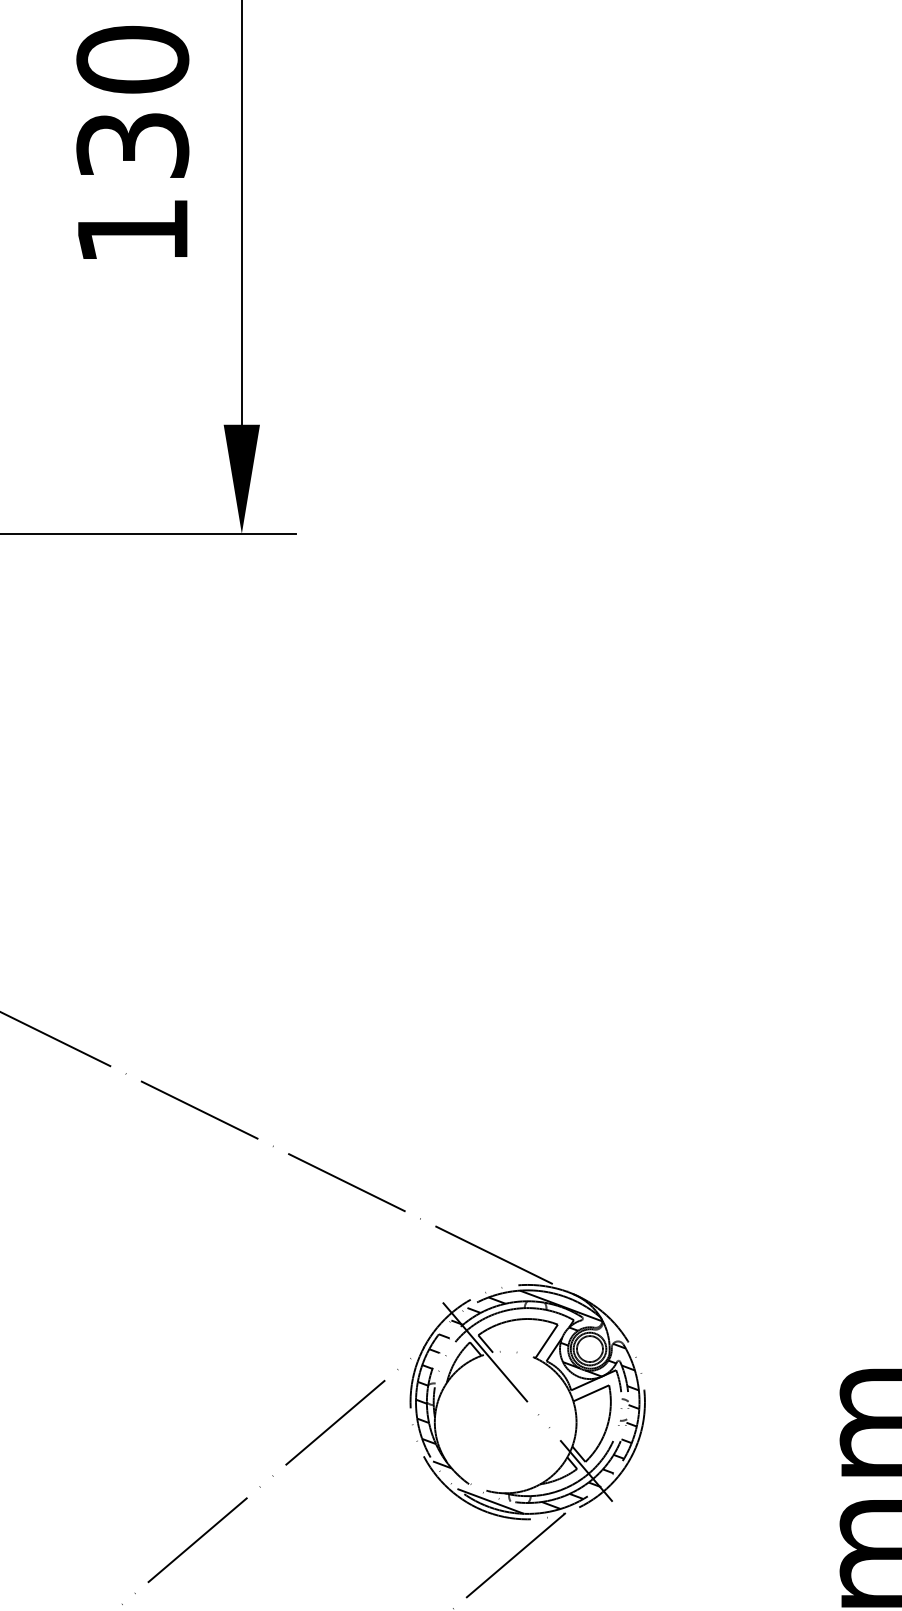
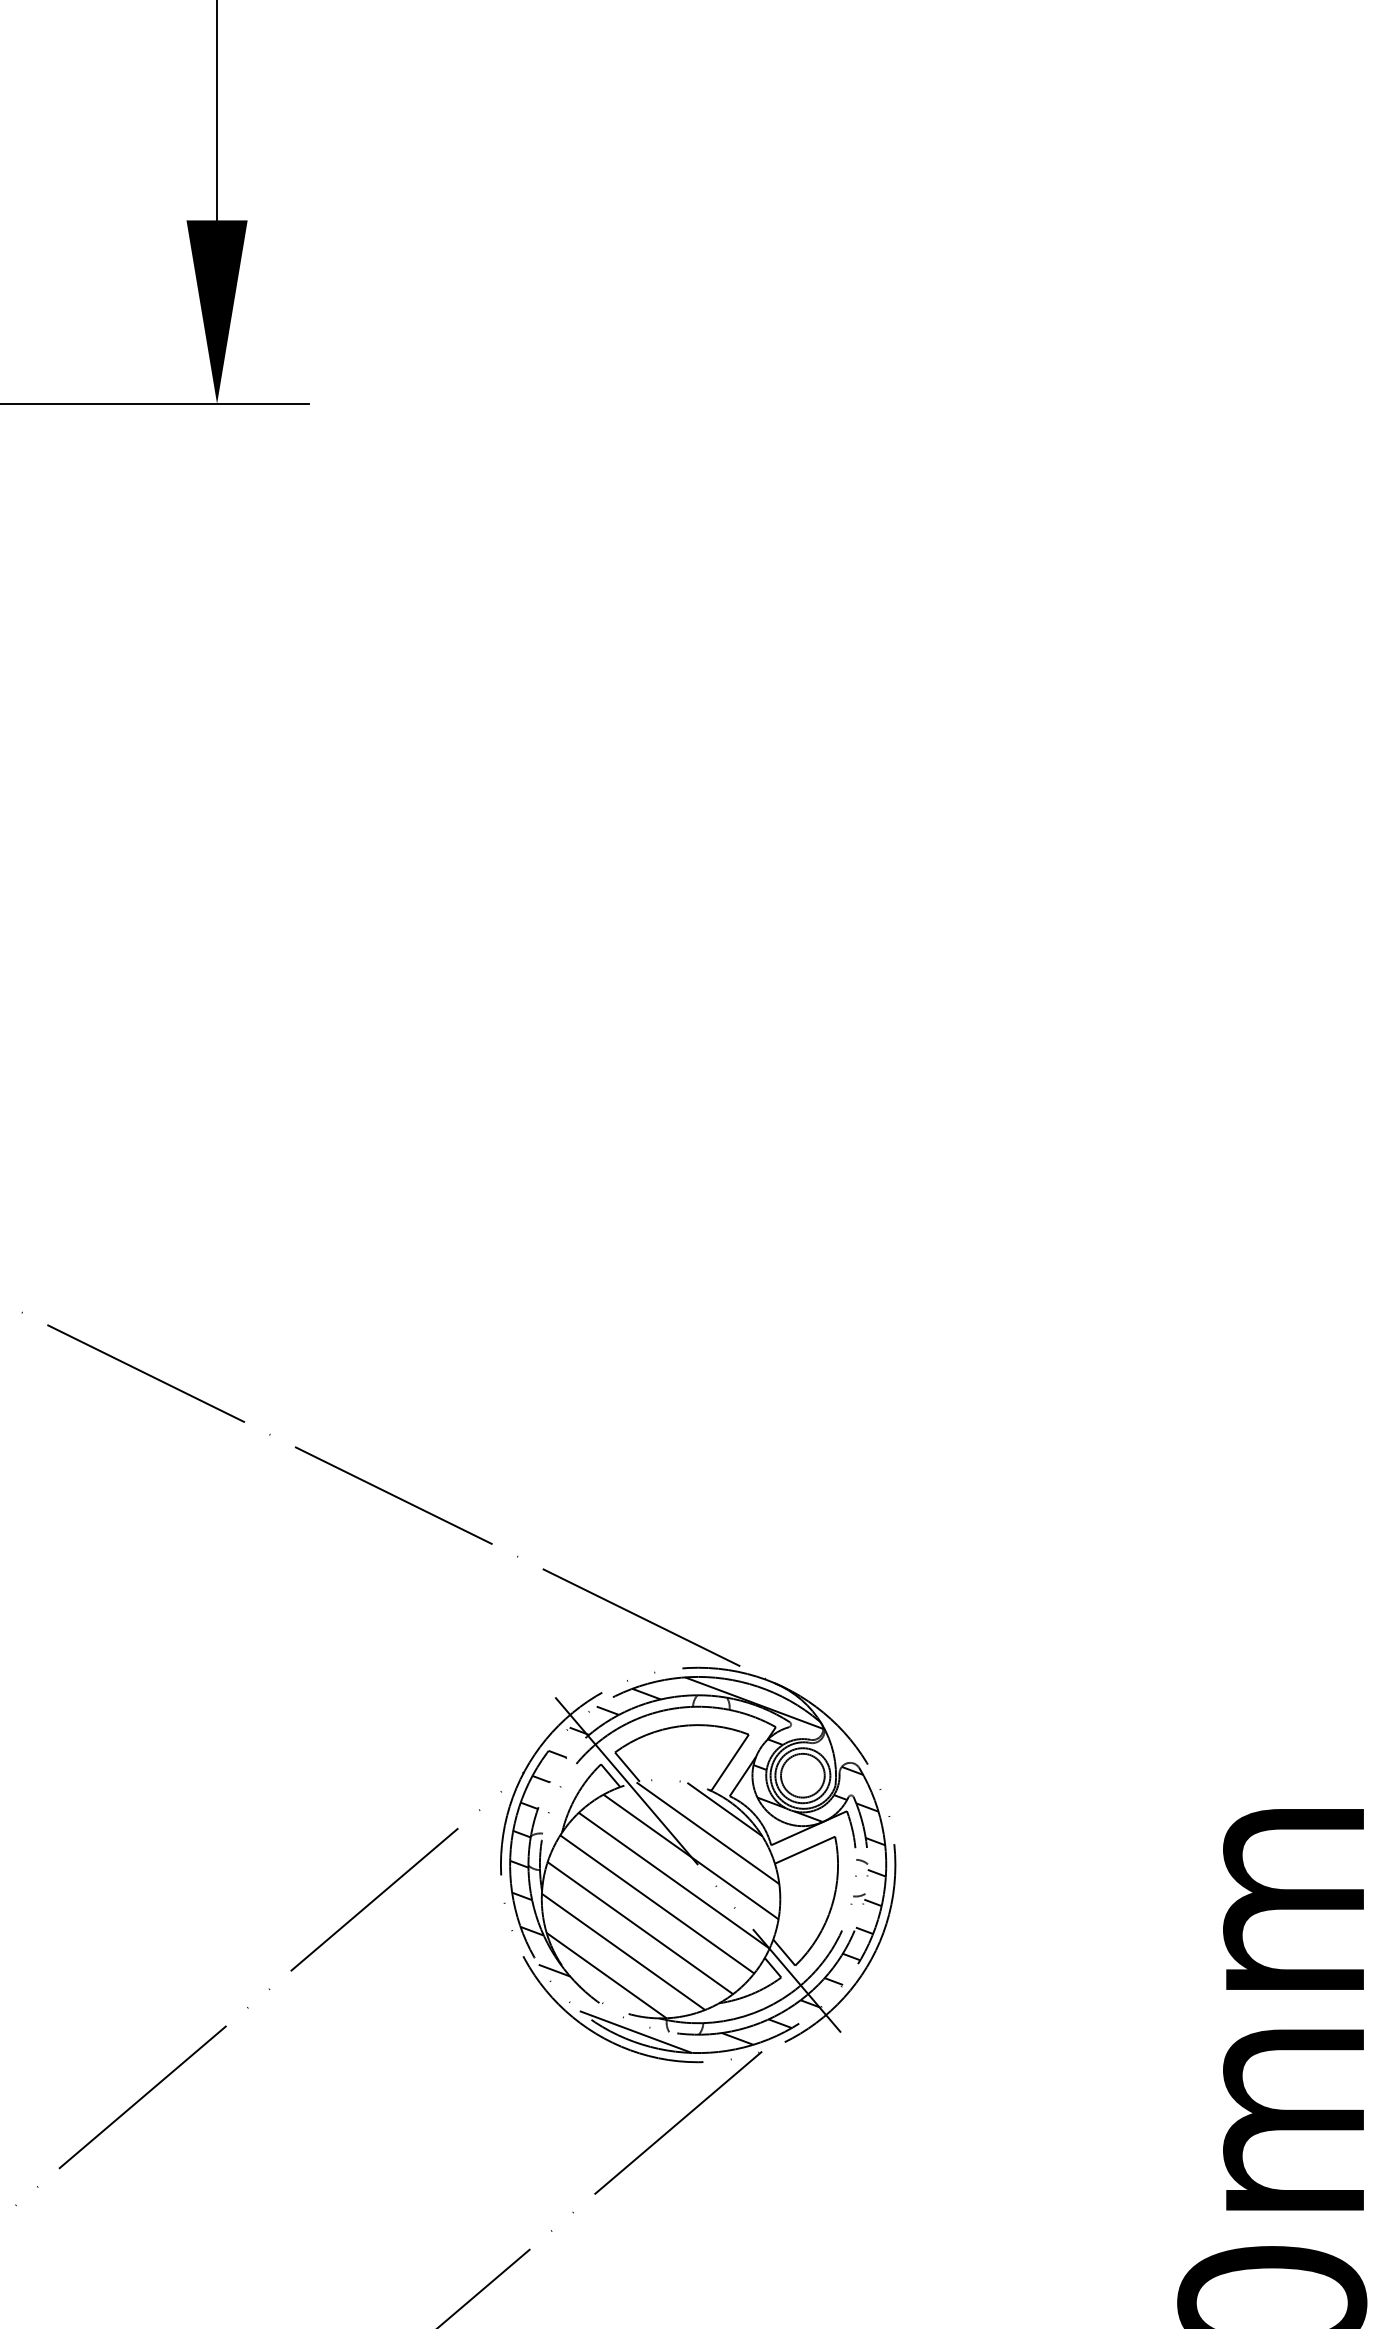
hatch: (504, 1423) -> (659, 1900), added

